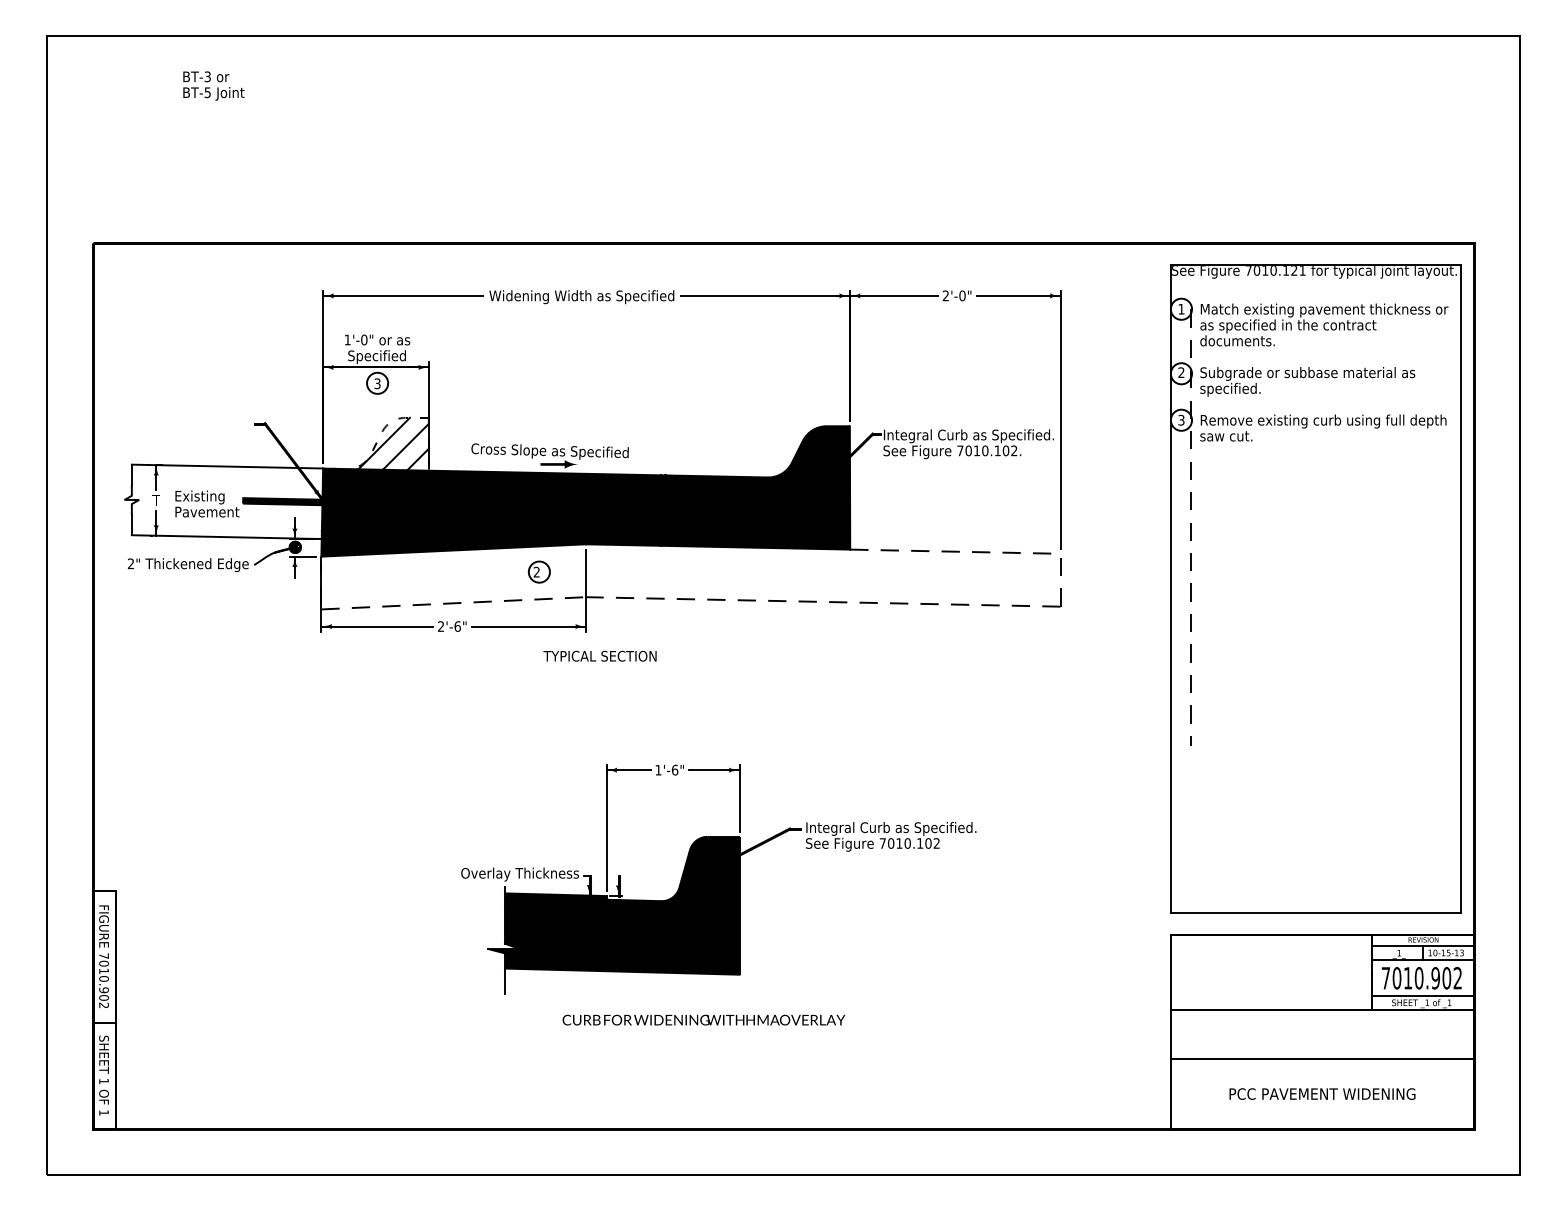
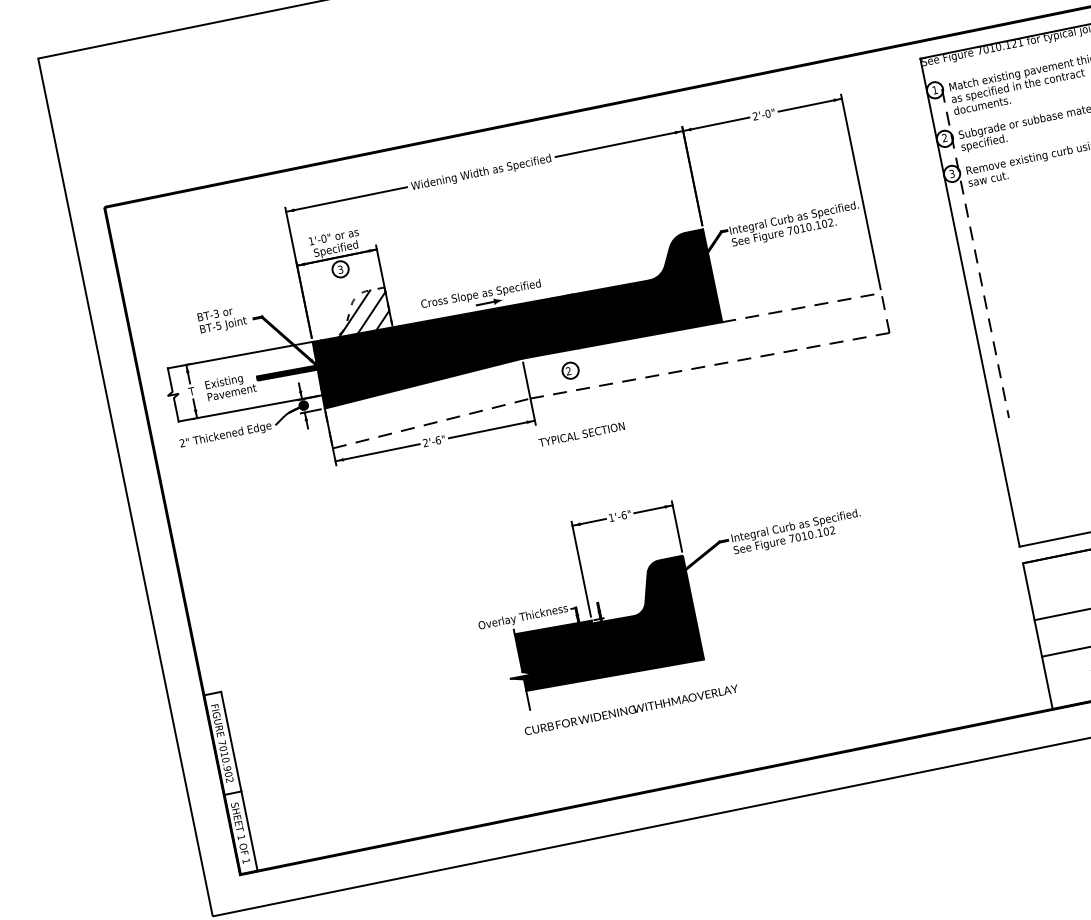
text: (213, 85) -> (222, 319), moved
part: (538, 571) -> (569, 370), moved
text: (599, 655) -> (581, 434), moved
text: (703, 1019) -> (630, 709), moved

